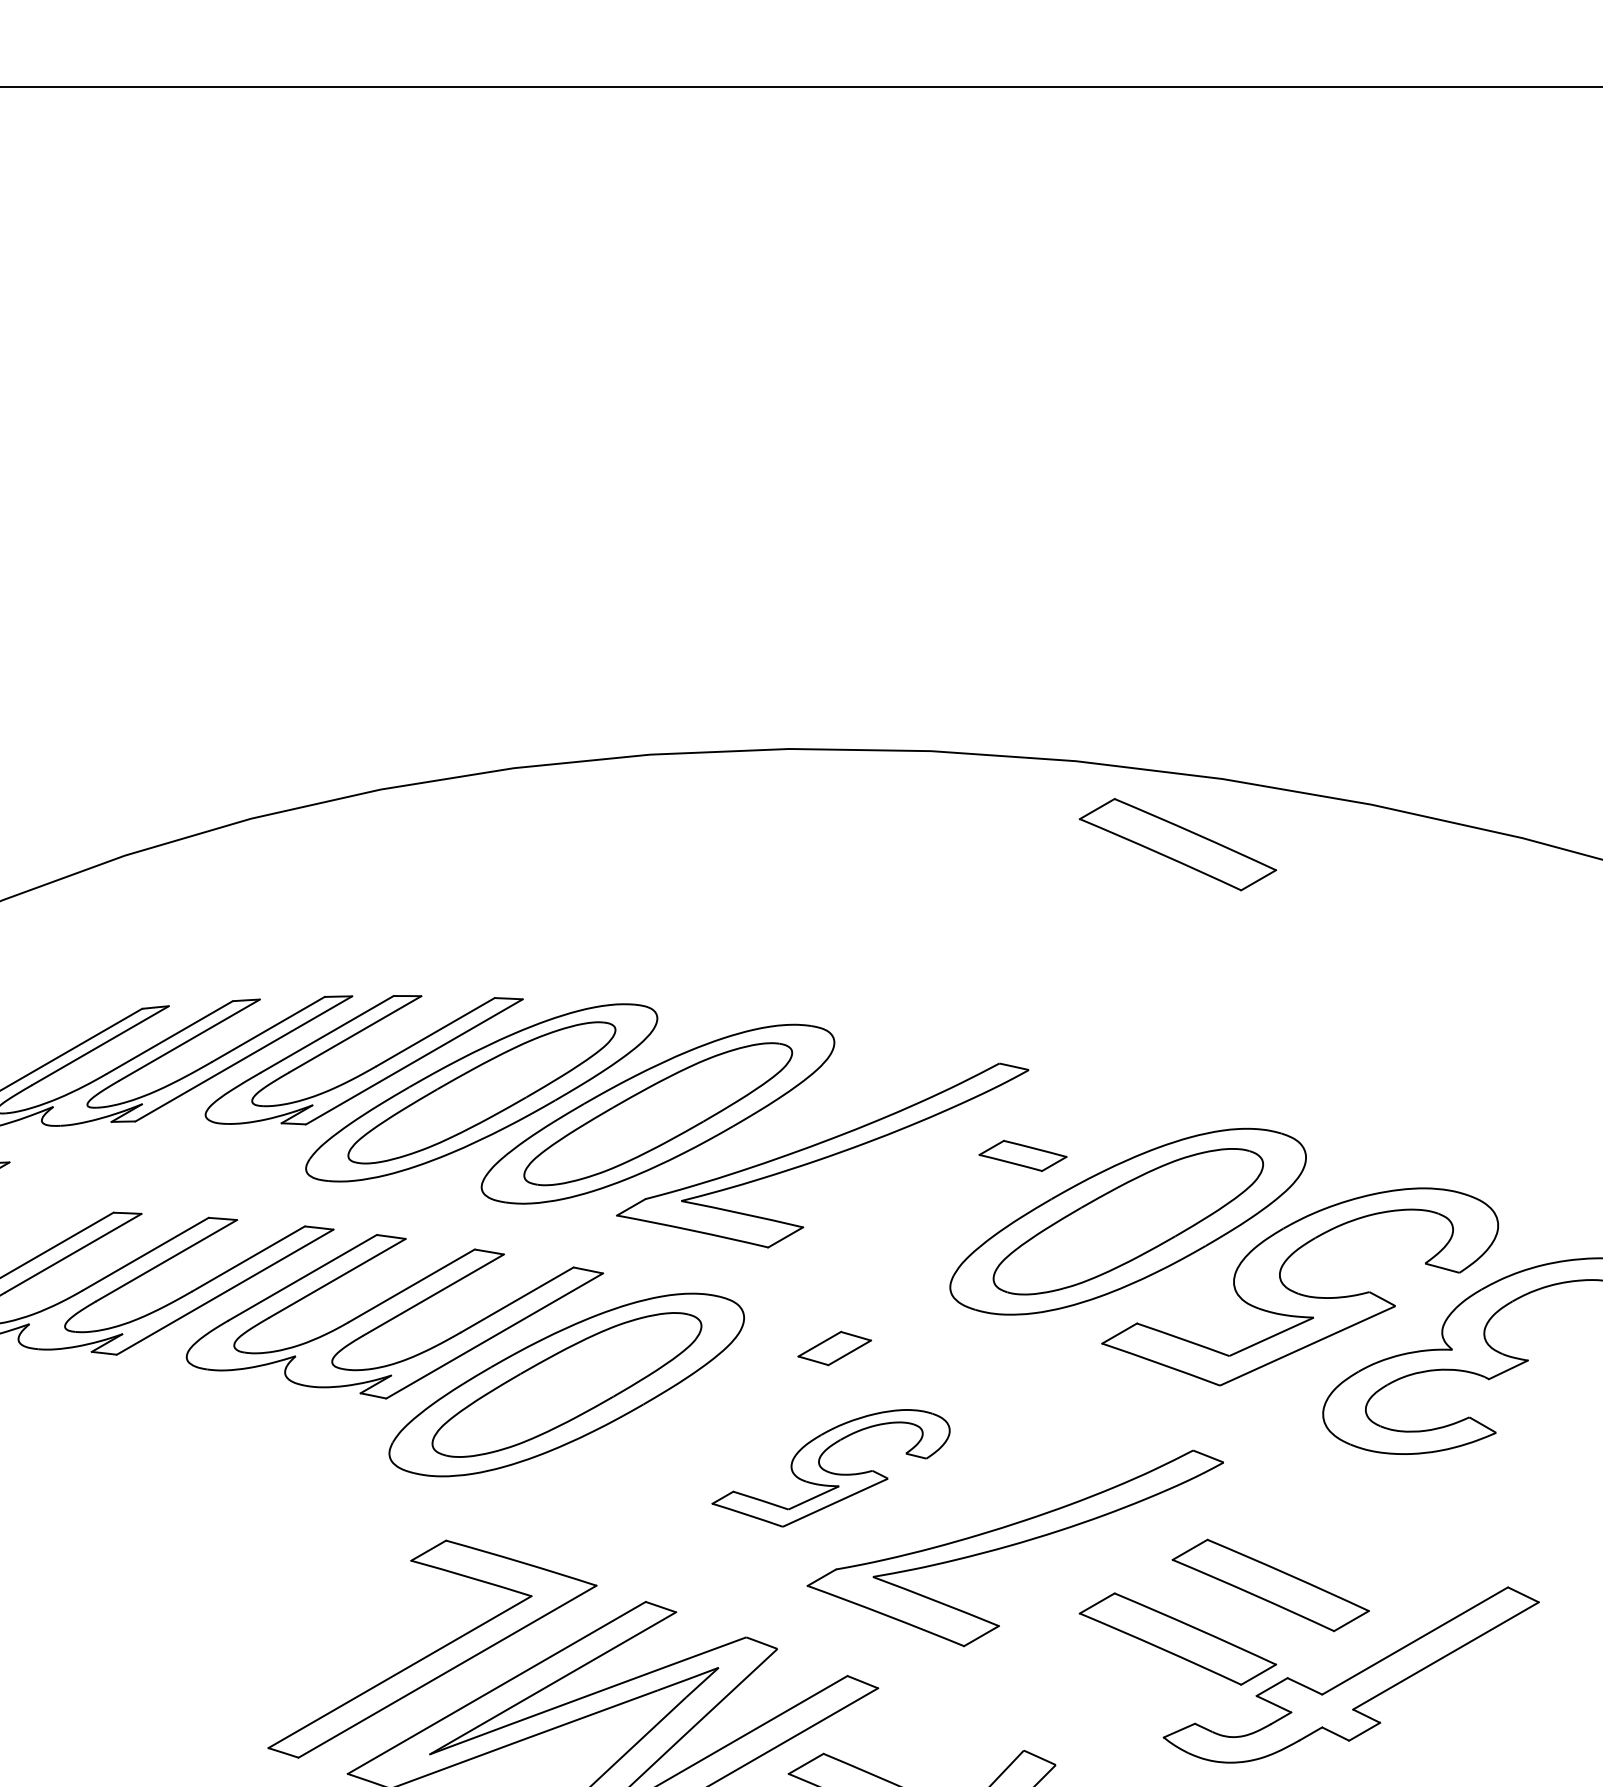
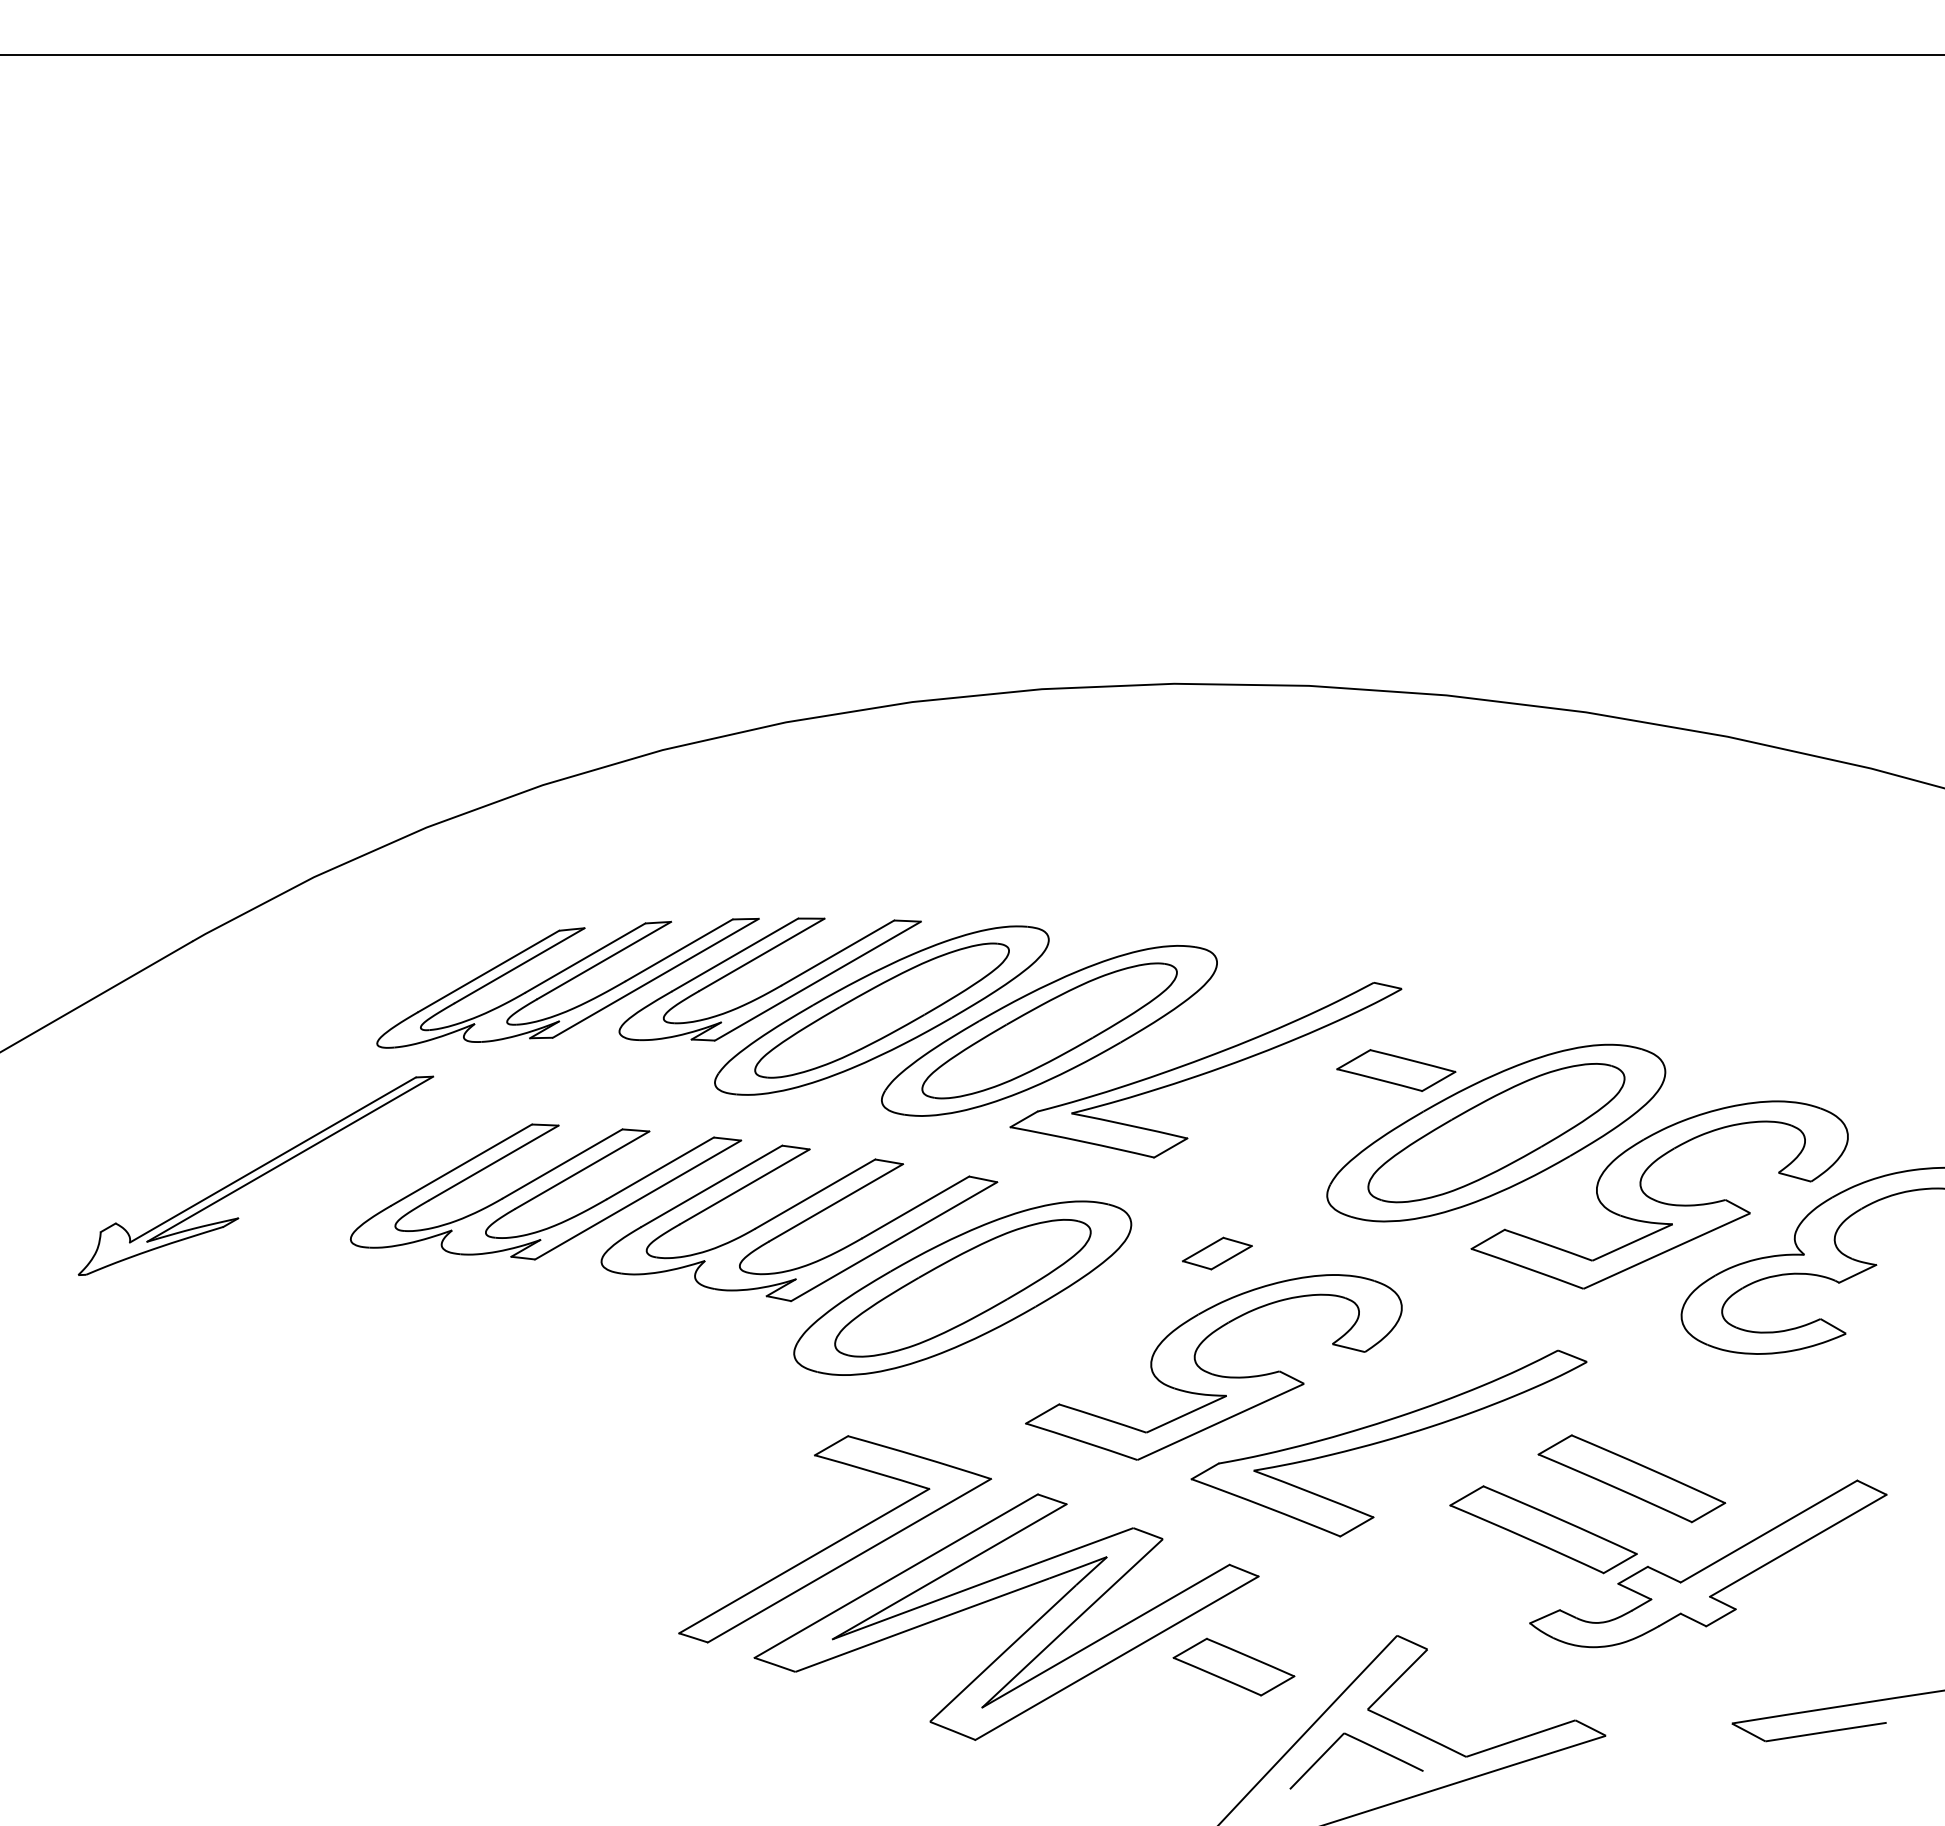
part: (1177, 844) -> (1543, 774), removed
part: (1023, 1155) -> (1396, 1070), size x1.43
part: (830, 1468) -> (1213, 1367), size x1.67

